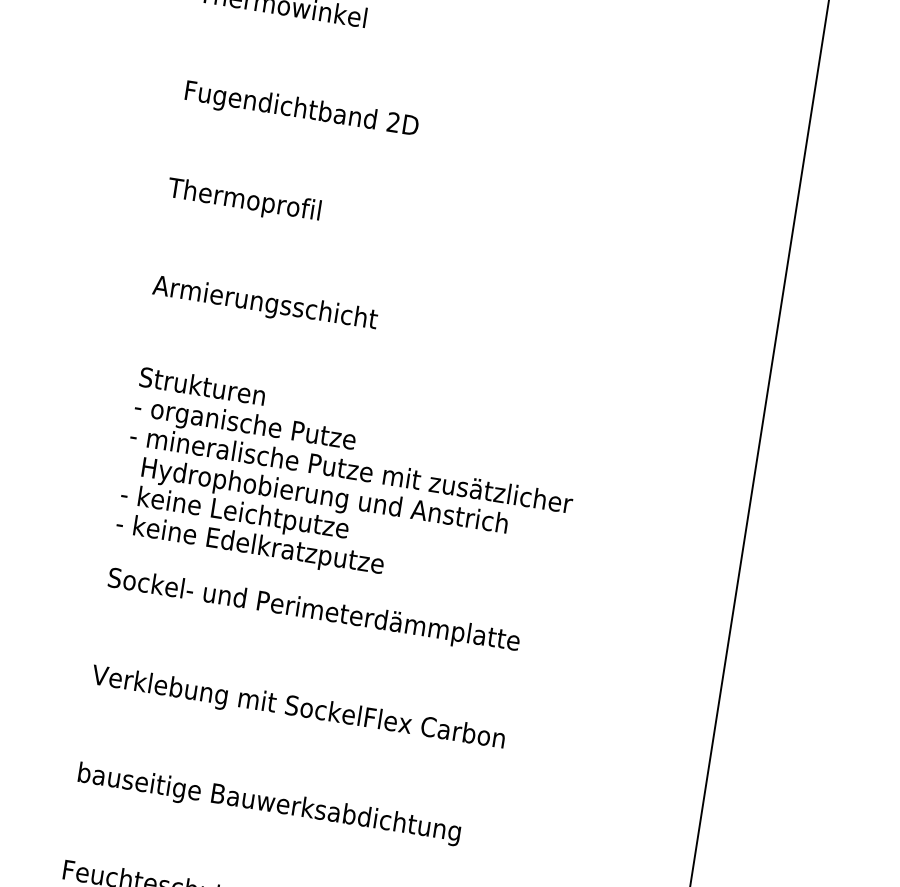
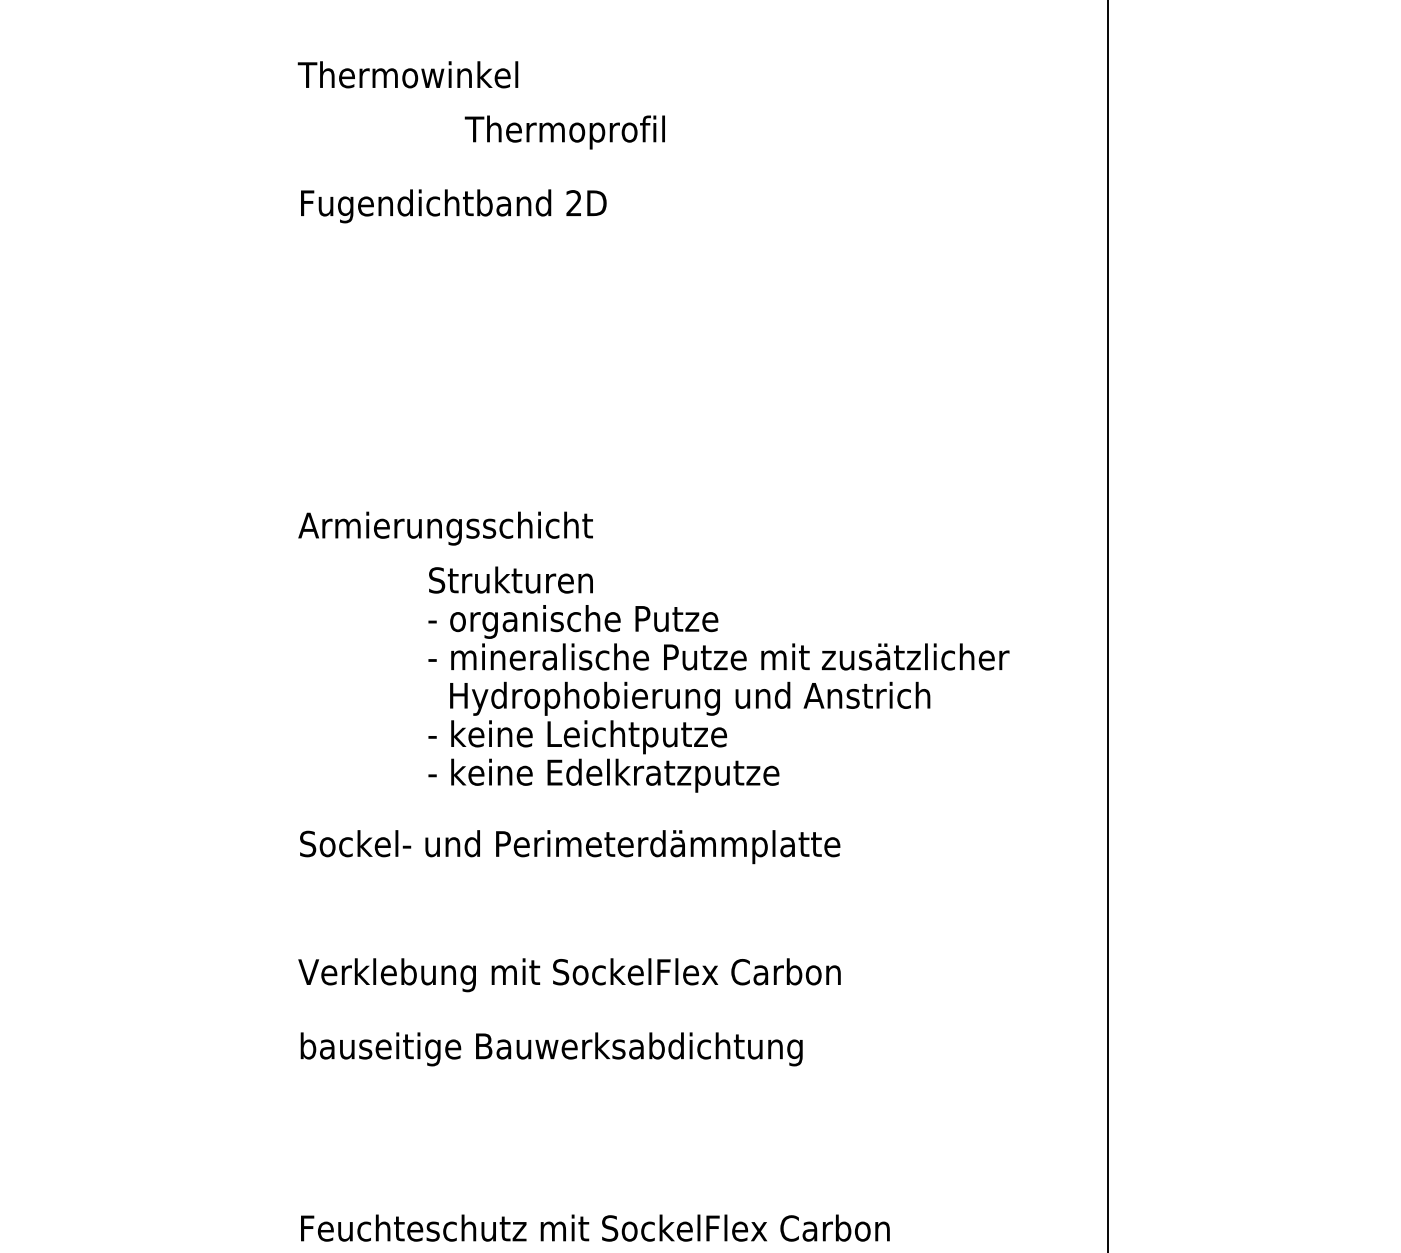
text: (243, 201) -> (564, 132), moved
text: (264, 304) -> (445, 528), moved
text: (348, 486) -> (718, 679), moved
text: (269, 804) -> (551, 1049), moved

